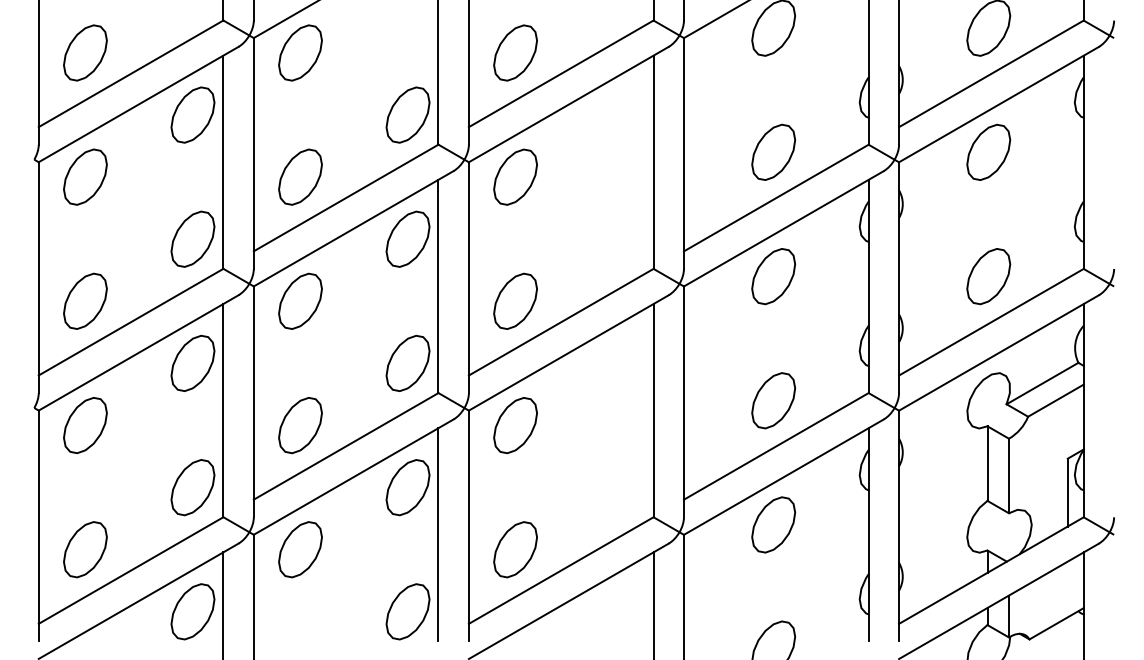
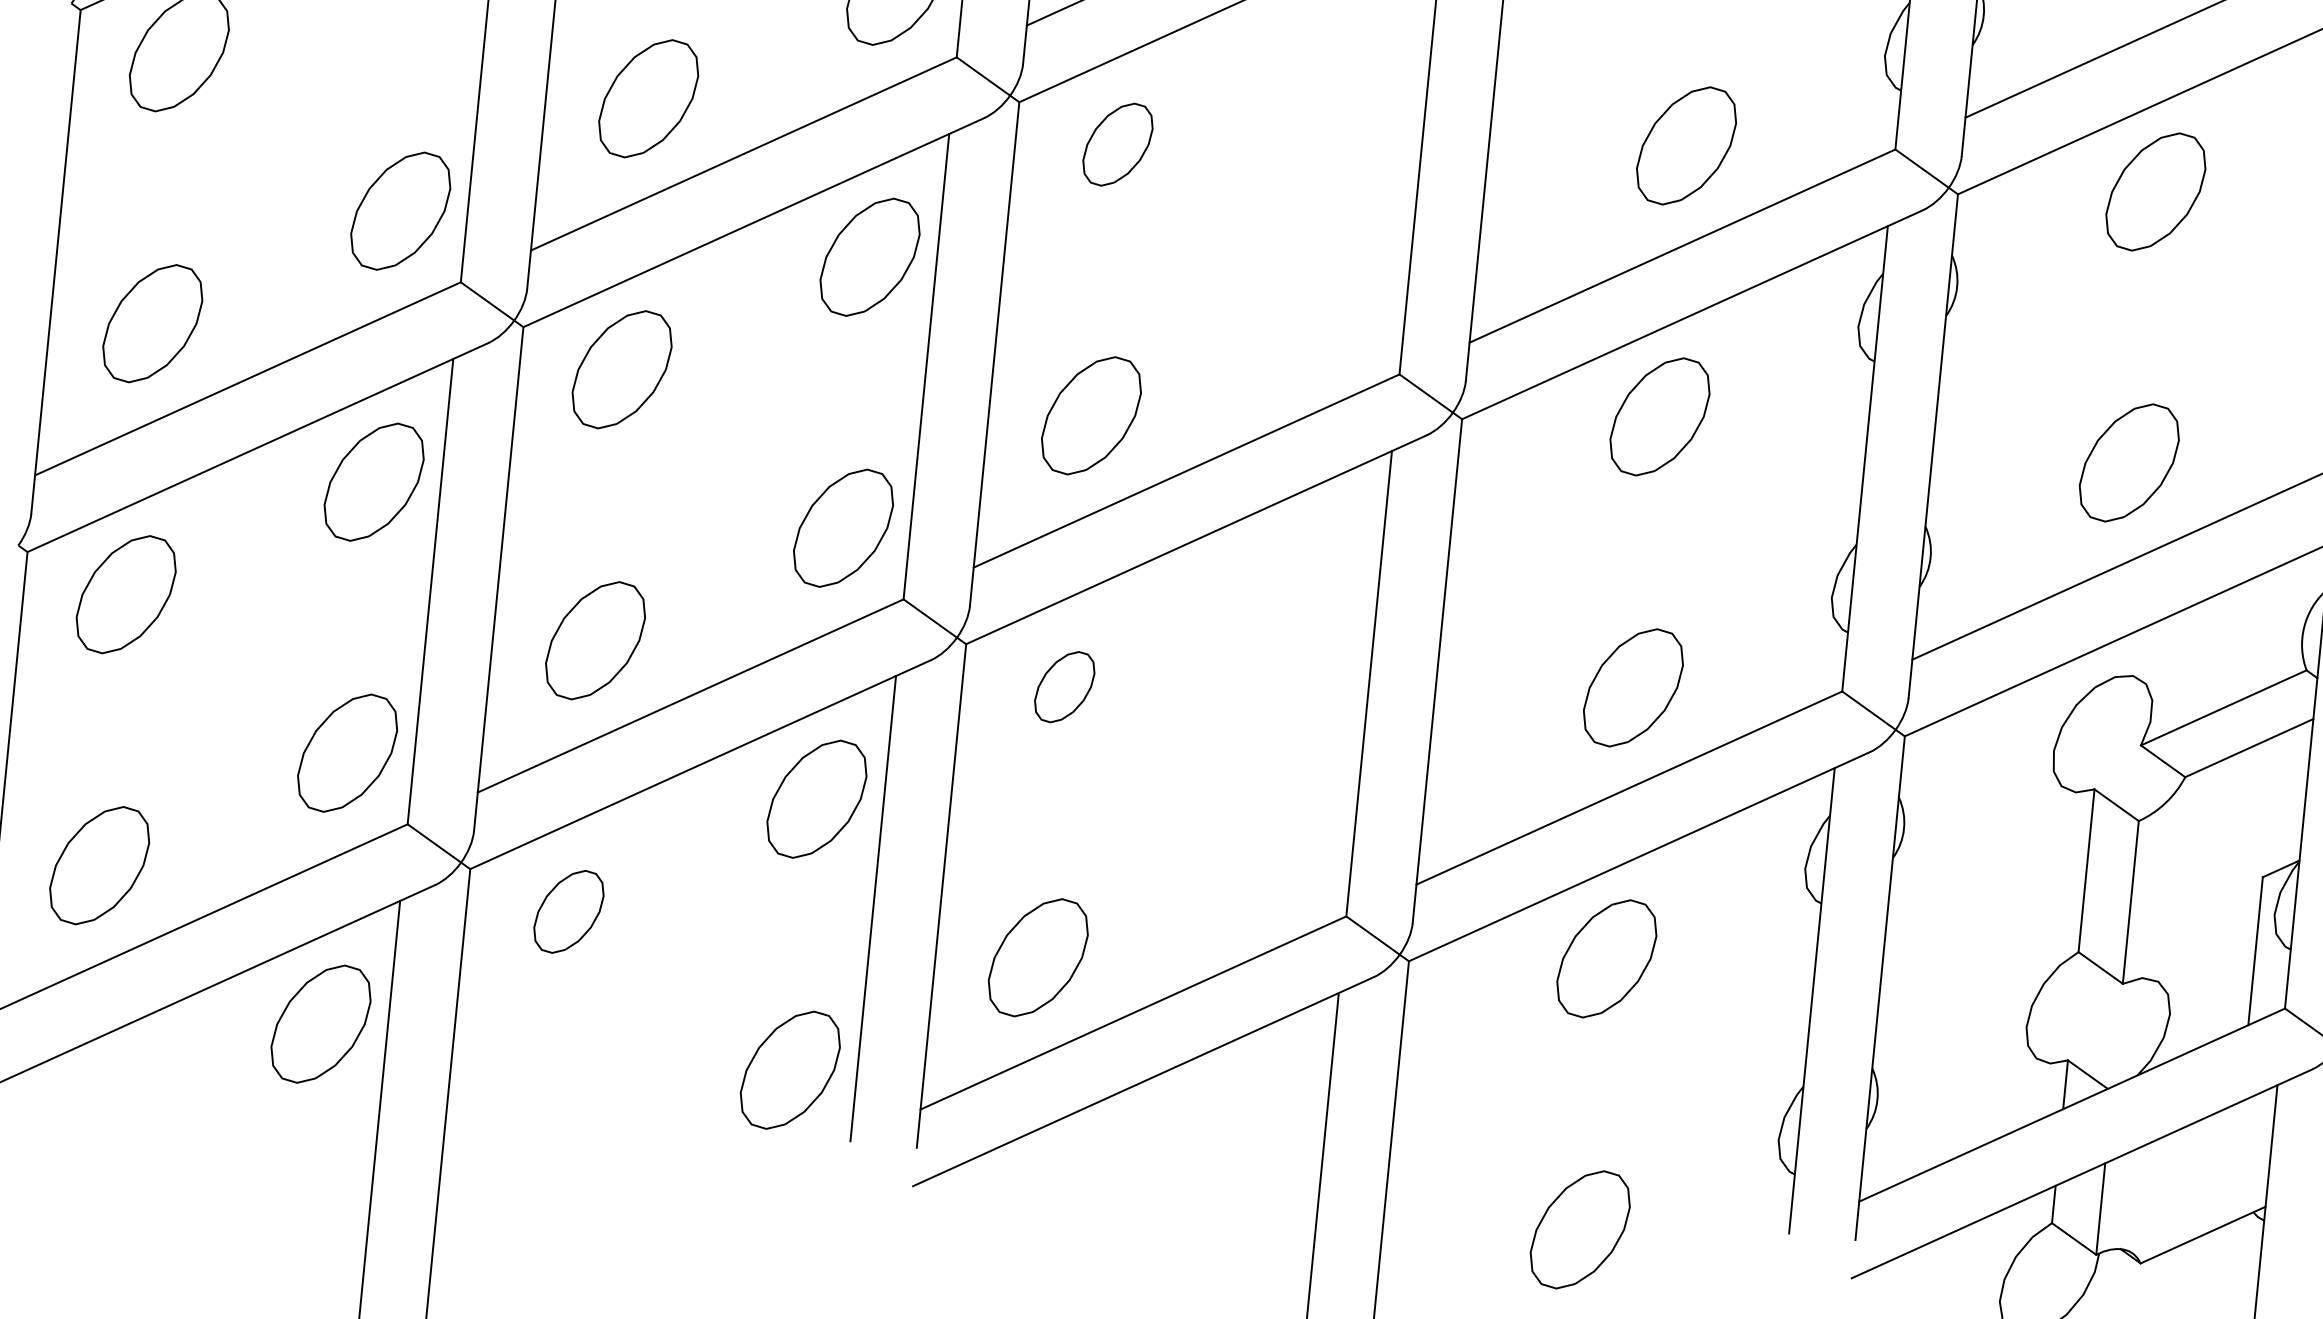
part: (515, 176) -> (1117, 143), size x0.7
part: (515, 425) -> (1064, 686), size x0.6
part: (300, 549) -> (568, 911), size x0.7

